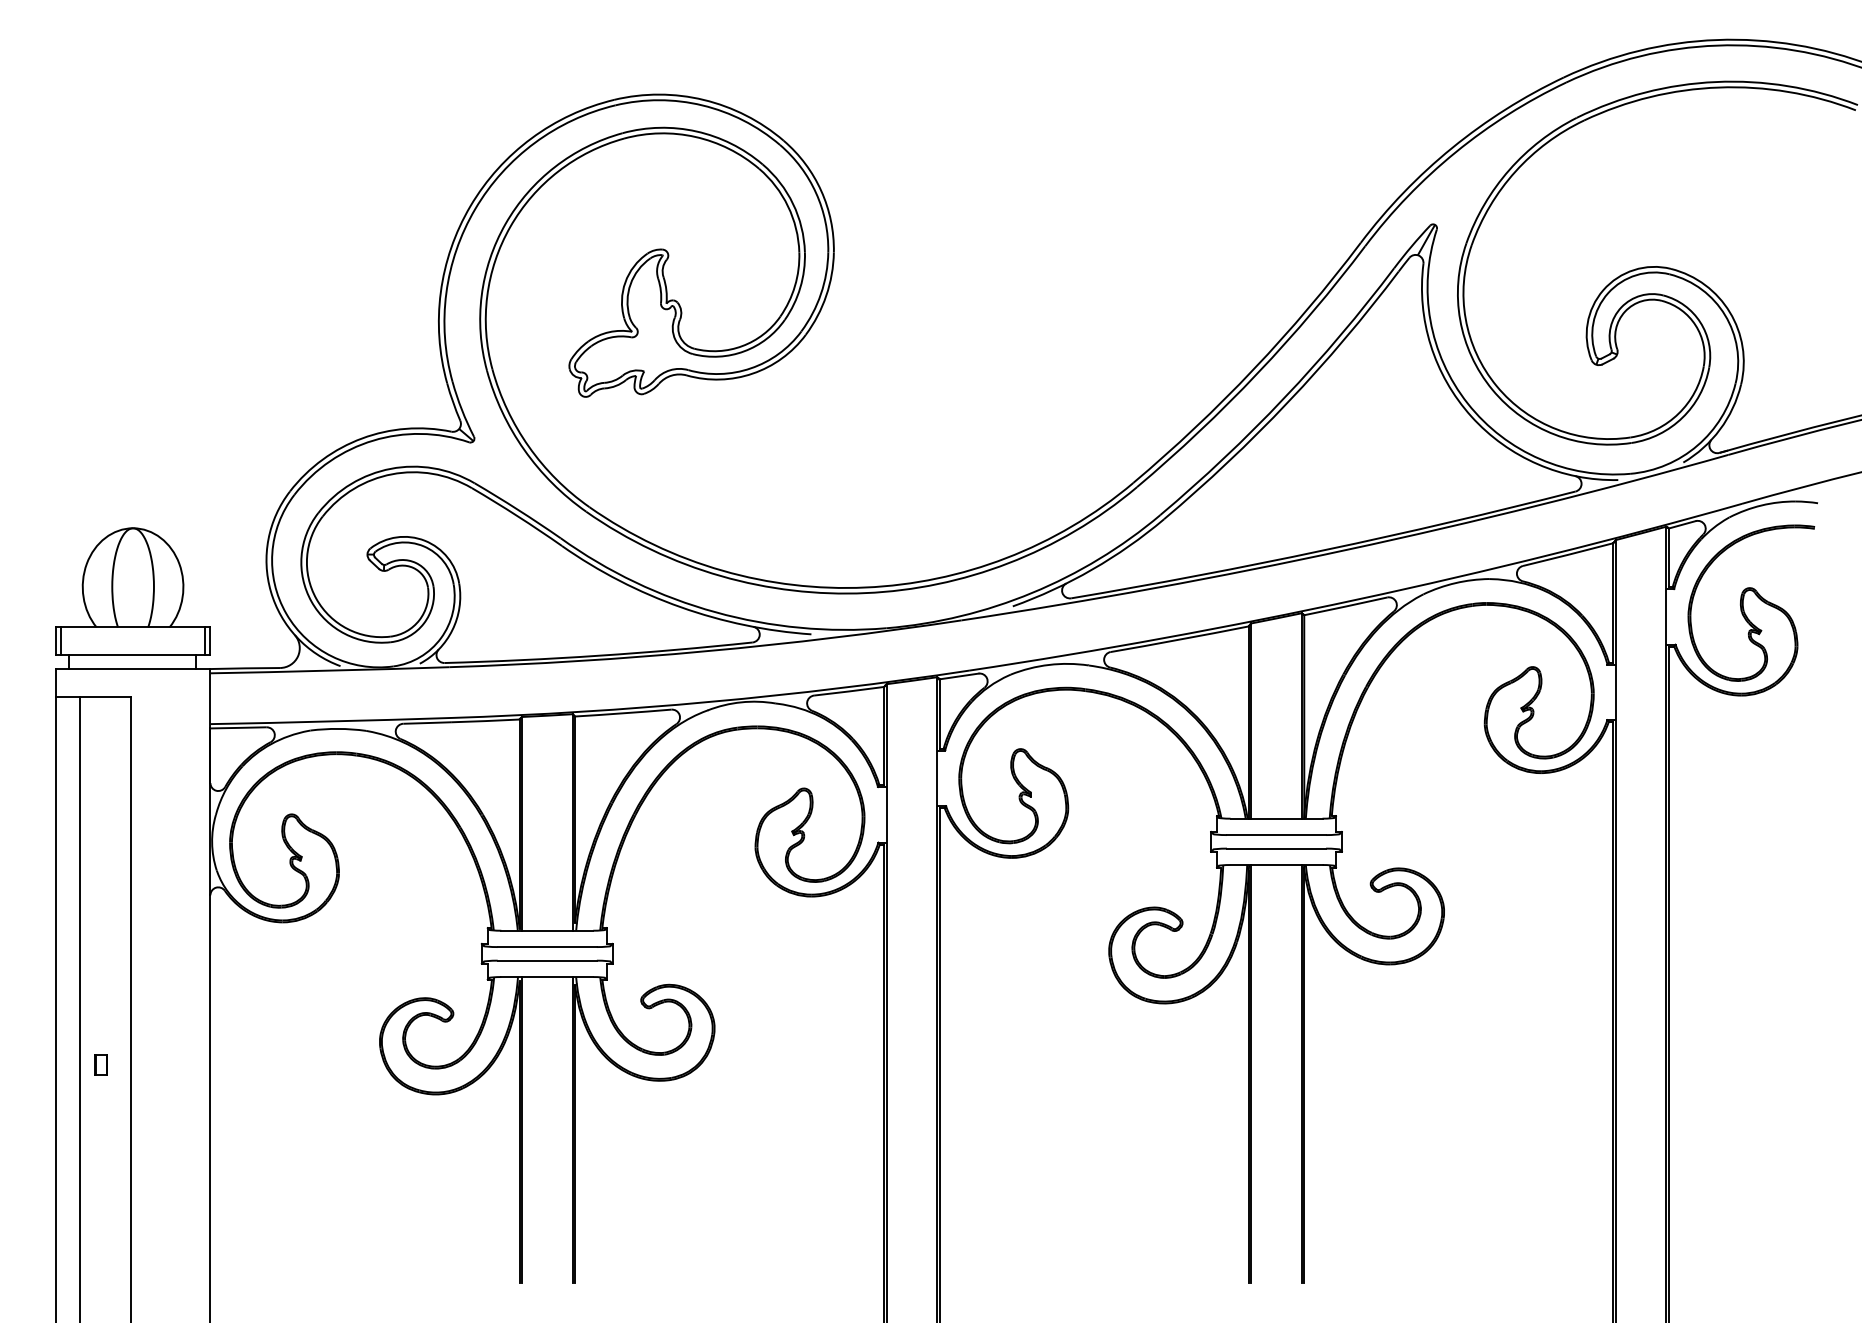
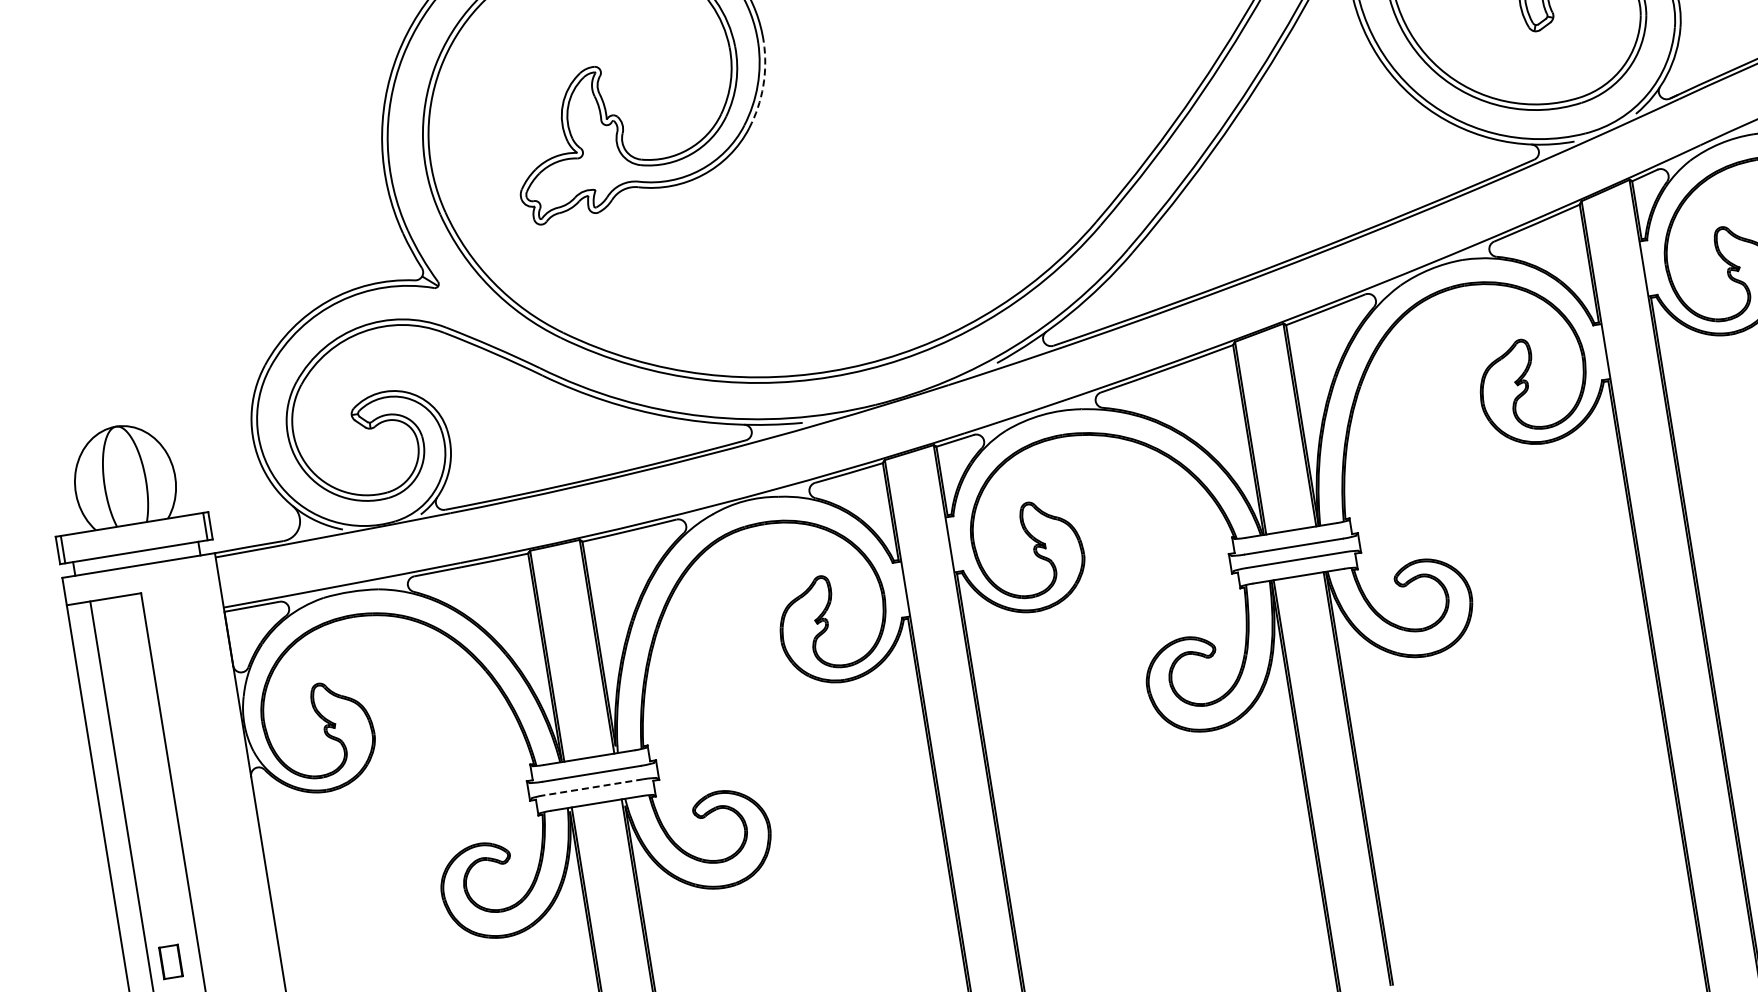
arc: (826, 295) -> (763, 85), solid -> dashed
line: (547, 960) -> (594, 787), solid -> dashed
part: (100, 1064) -> (169, 961), size x1.6

